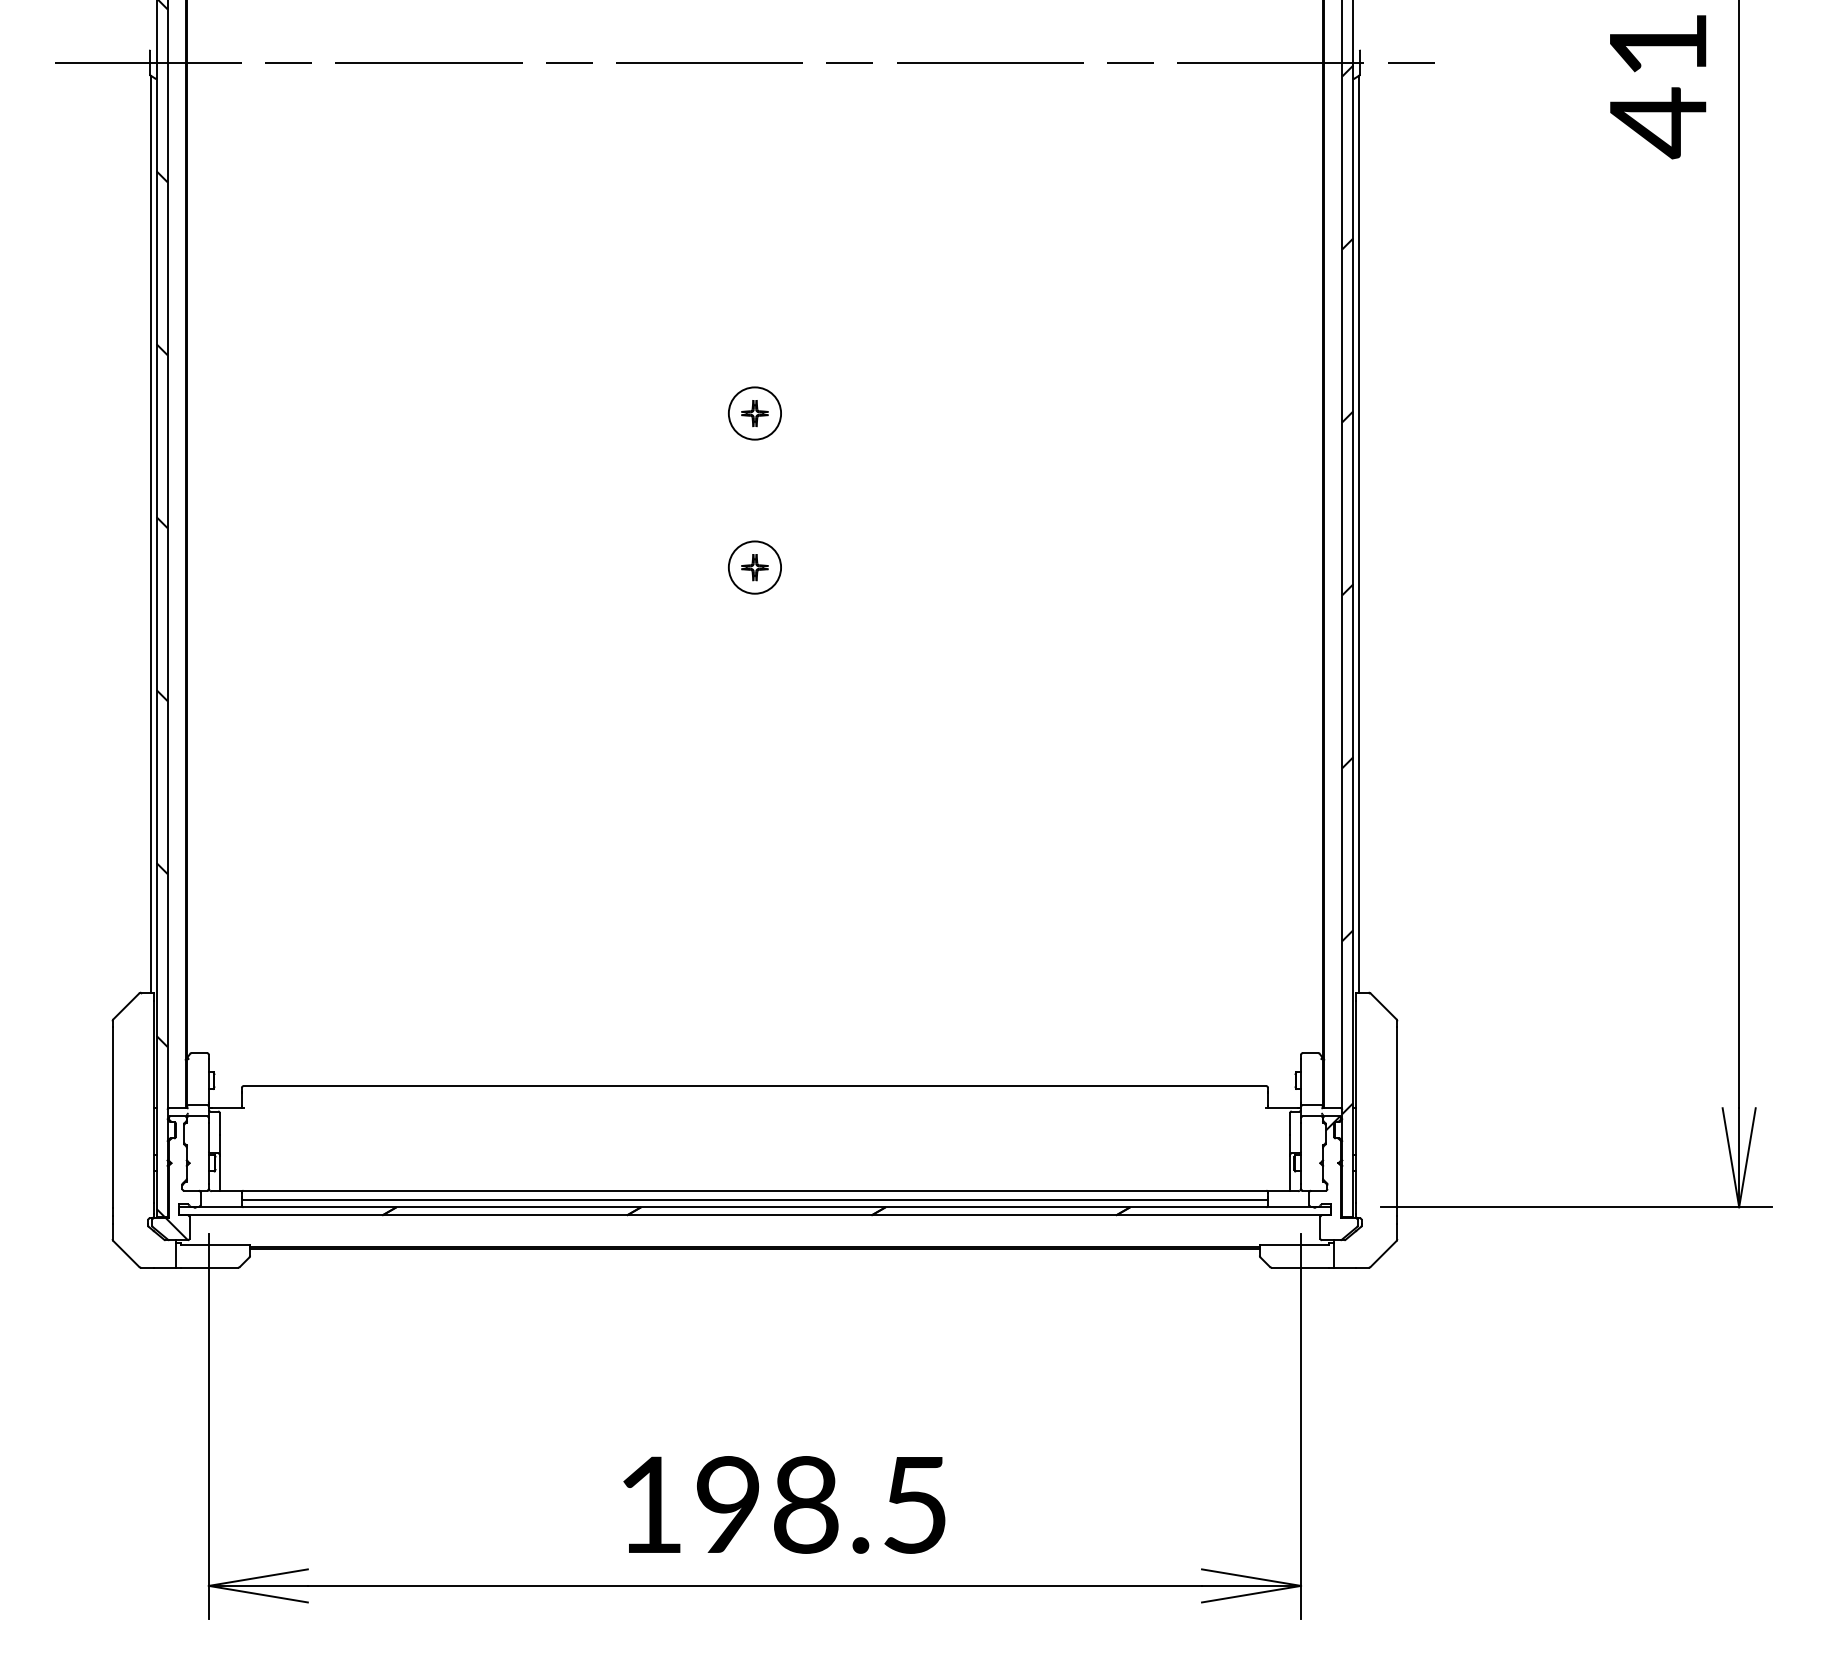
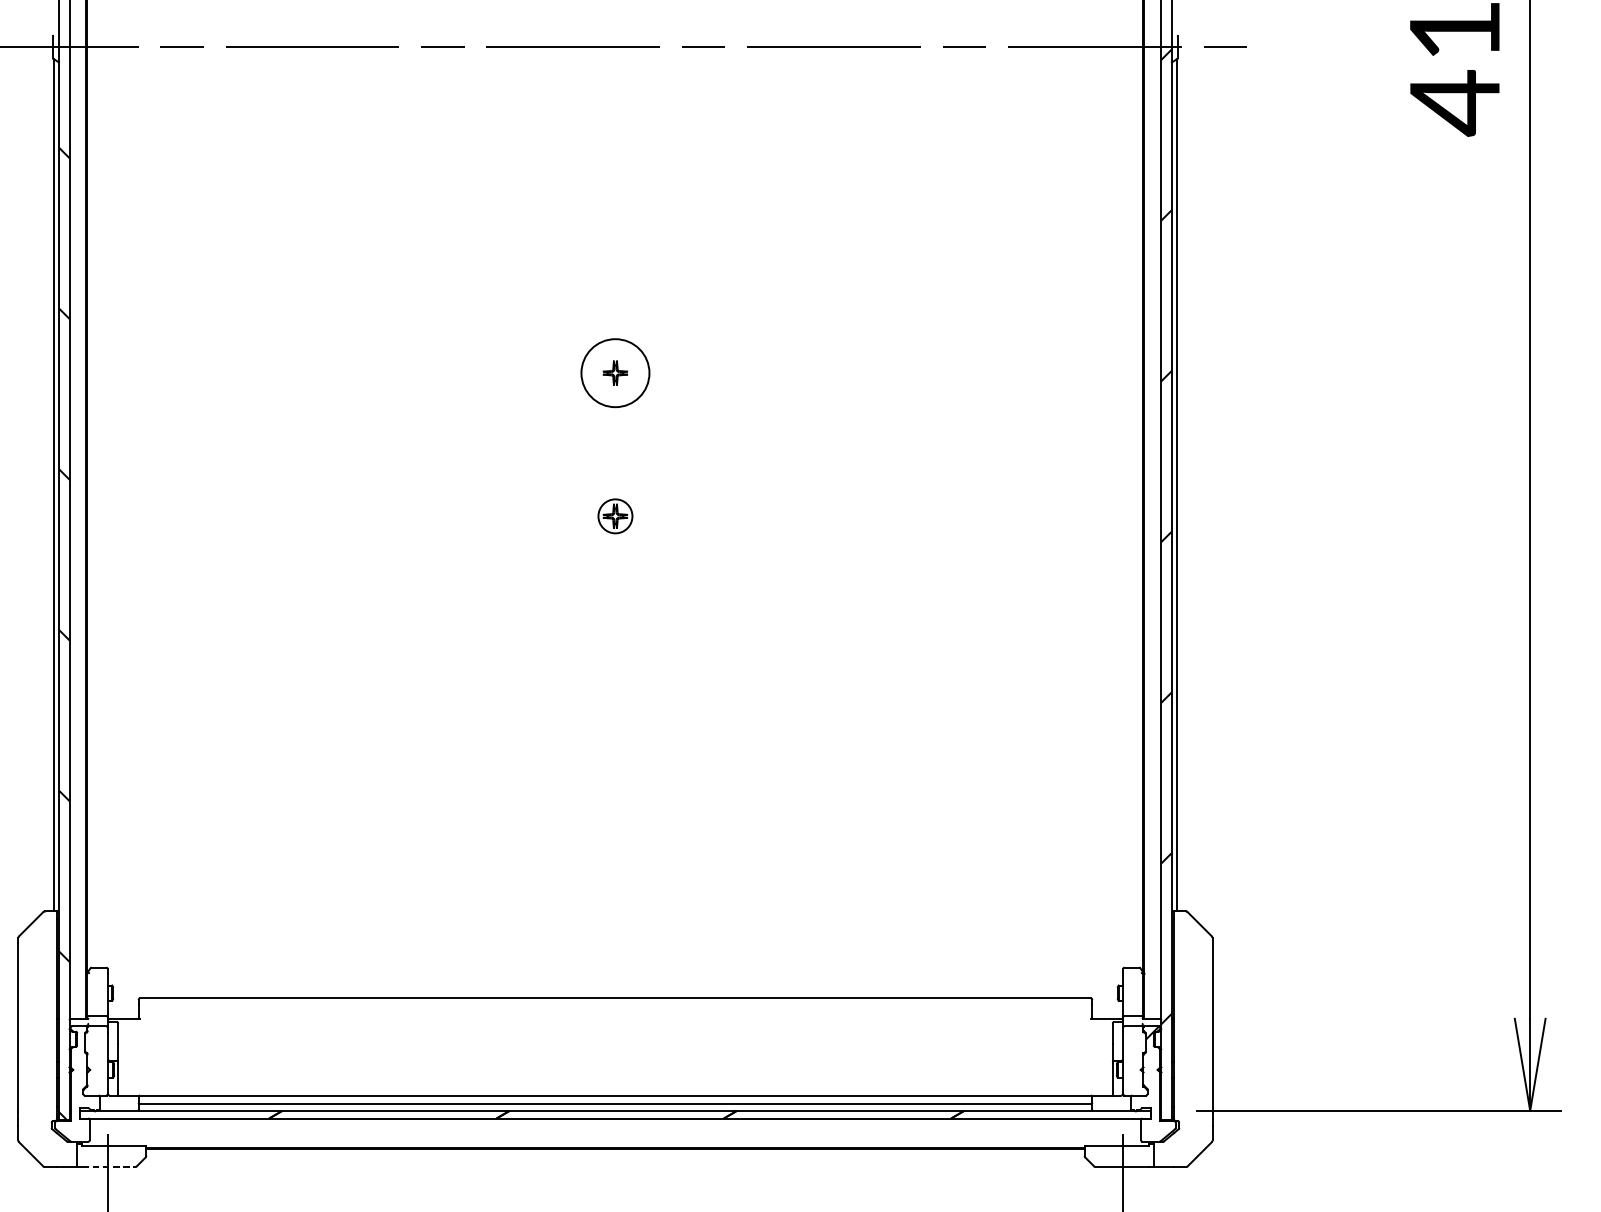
circle: (754, 413) -> (615, 373), size x1.4
circle: (754, 567) -> (615, 516), size x0.7
hatch: (176, 1229) -> (77, 1131), removed
line: (210, 1267) -> (109, 1166), solid -> dashed

